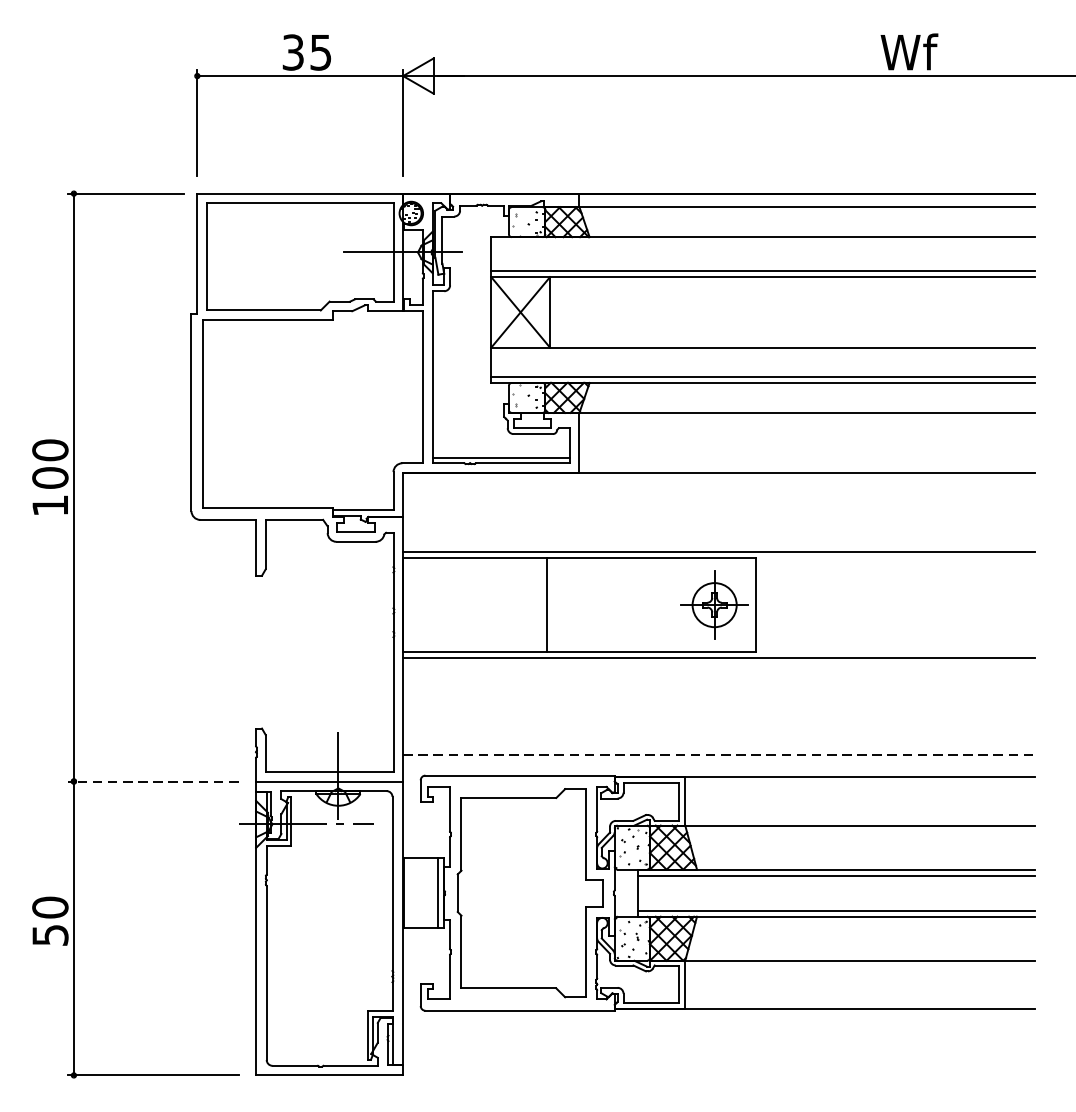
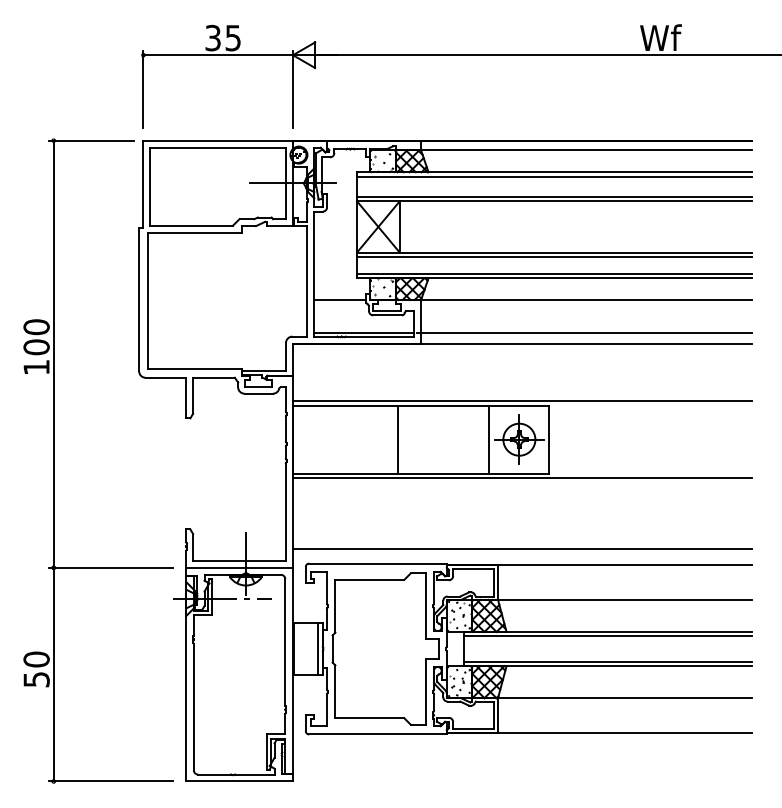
line: (762, 242) -> (554, 176), added
line: (762, 353) -> (554, 256), added
line: (468, 413) -> (340, 300), added
line: (804, 457) -> (584, 332), added
line: (673, 604) -> (489, 439), added
line: (718, 754) -> (522, 548), dashed -> solid
line: (153, 780) -> (111, 567), dashed -> solid

